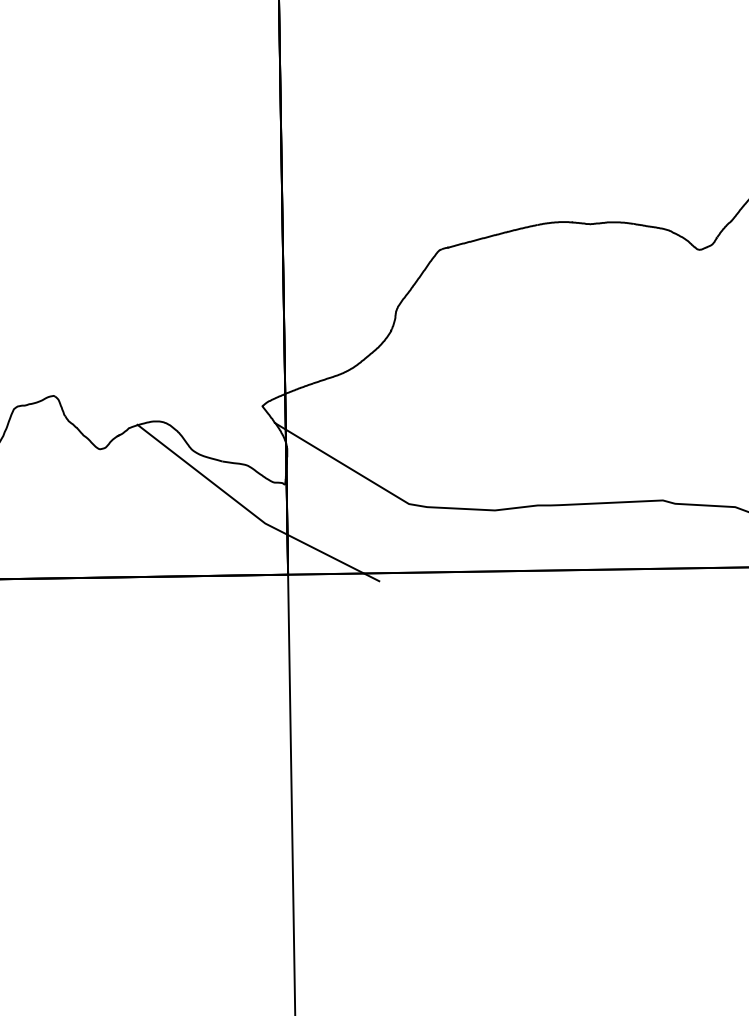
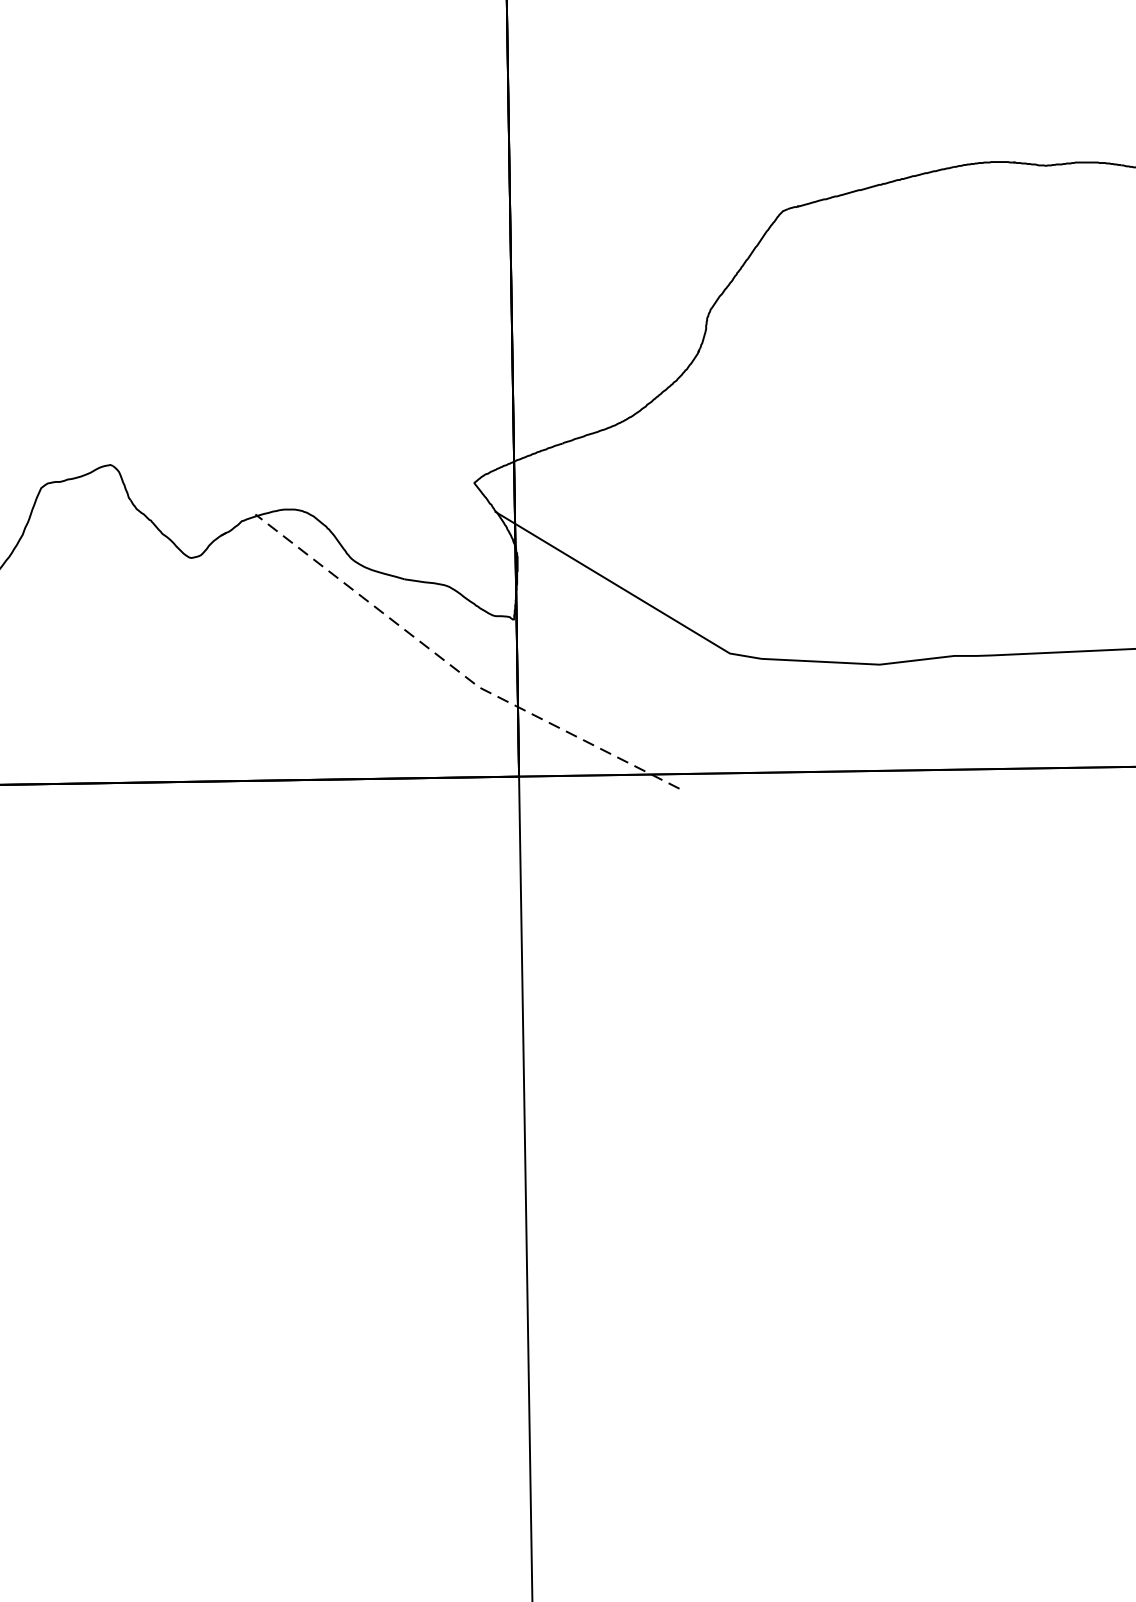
line: (251, 513) -> (455, 669), solid -> dashed

